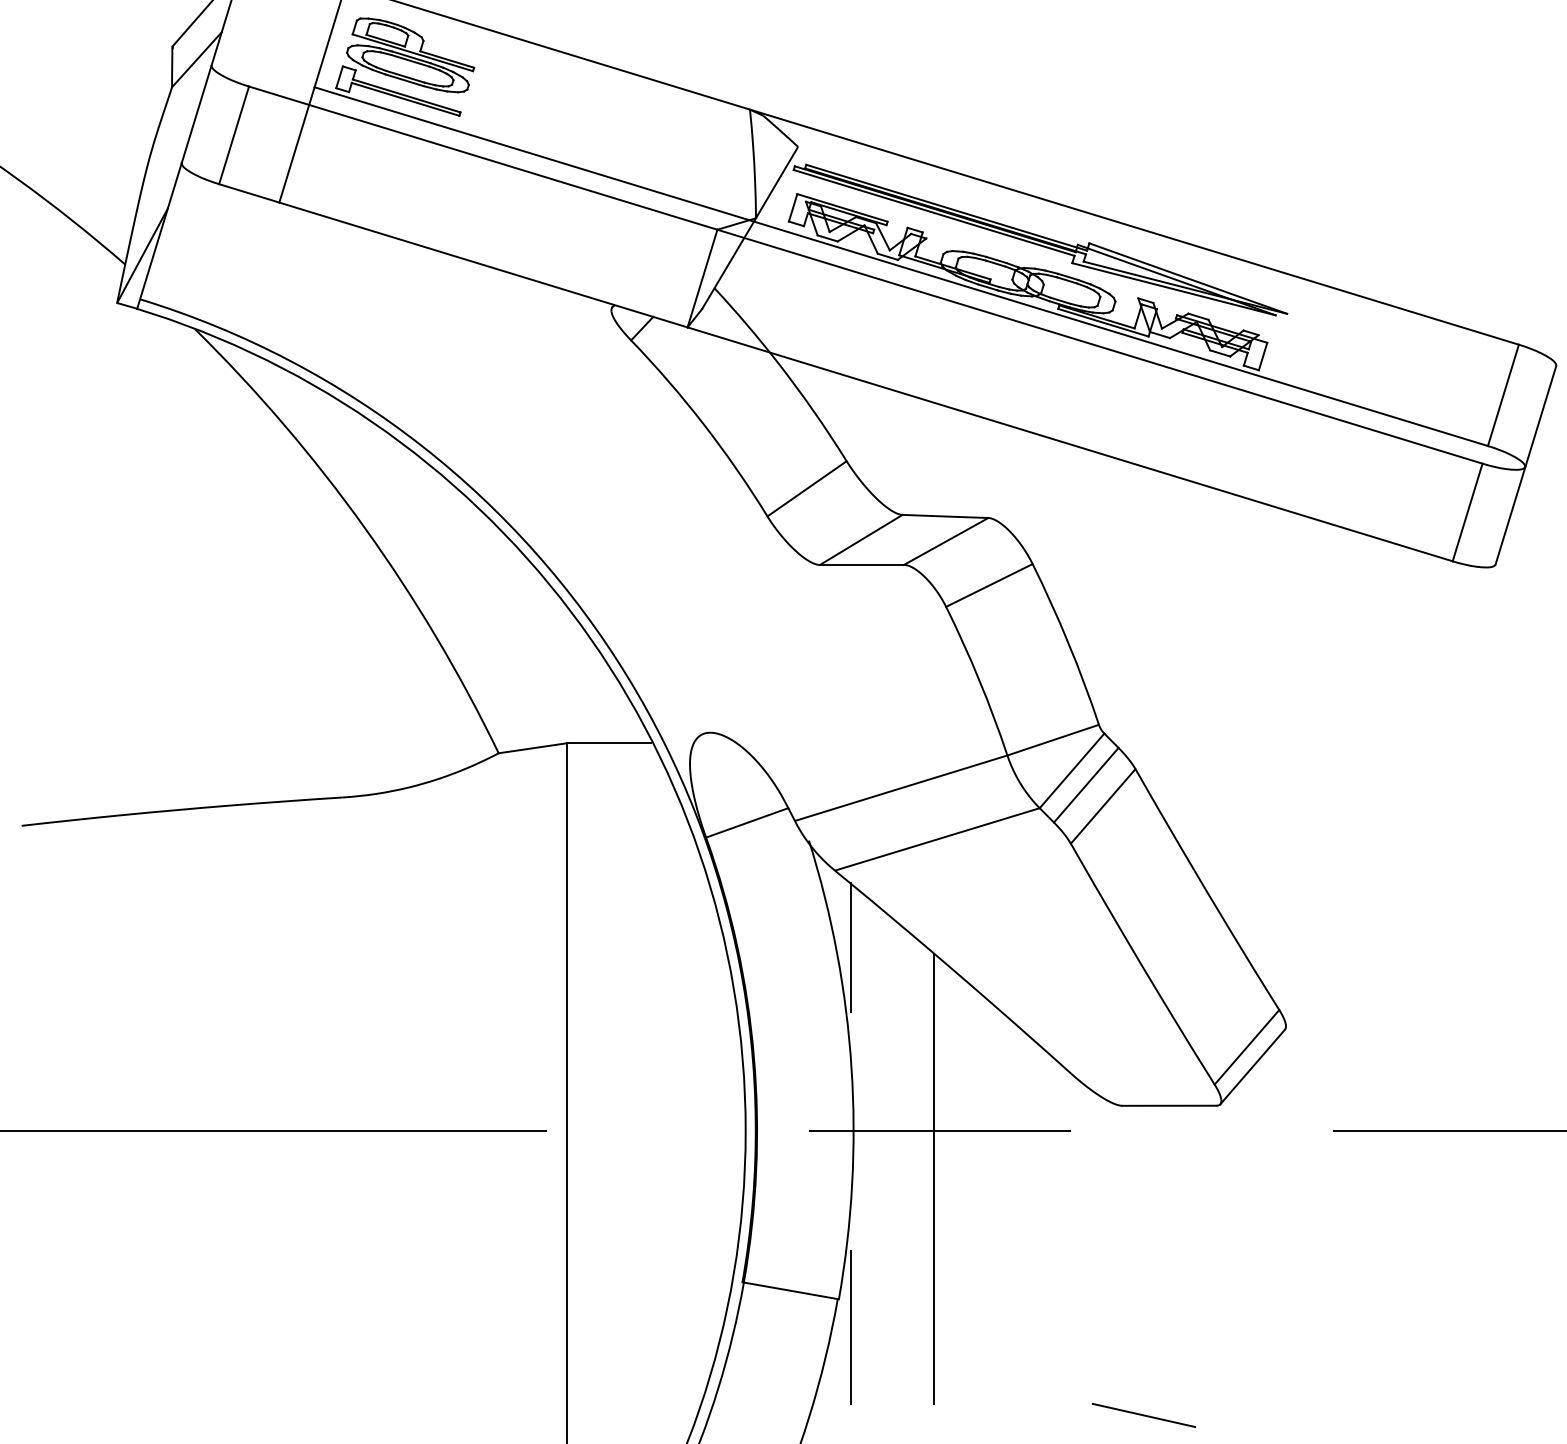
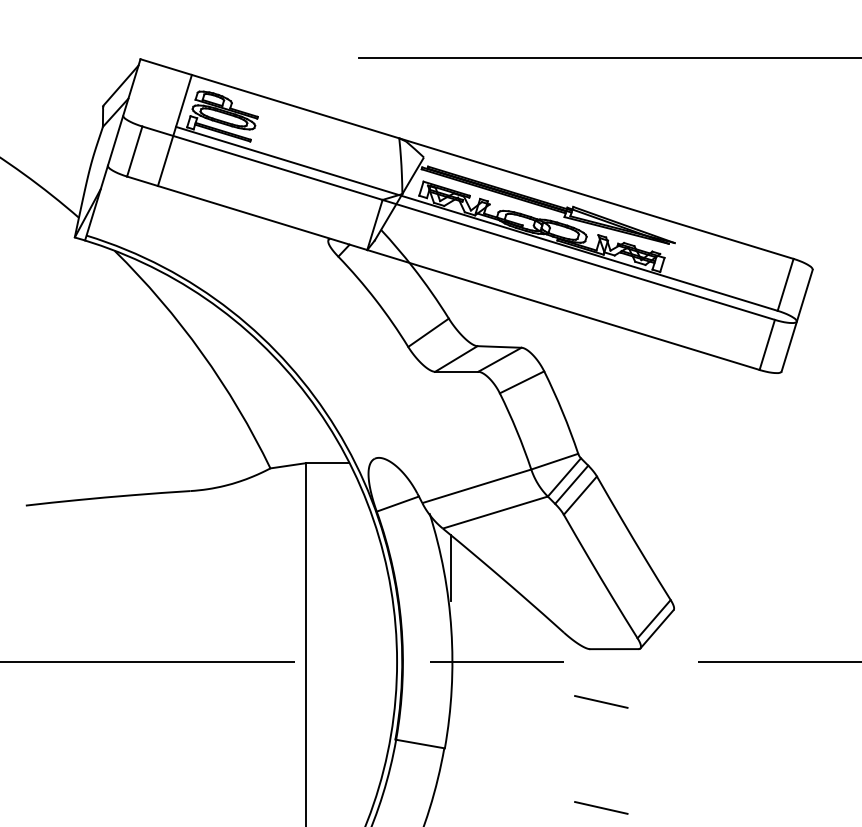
line: (933, 1178) -> (493, 686), removed
line: (1144, 1207) -> (601, 701), added
line: (849, 1326) -> (450, 762), removed

